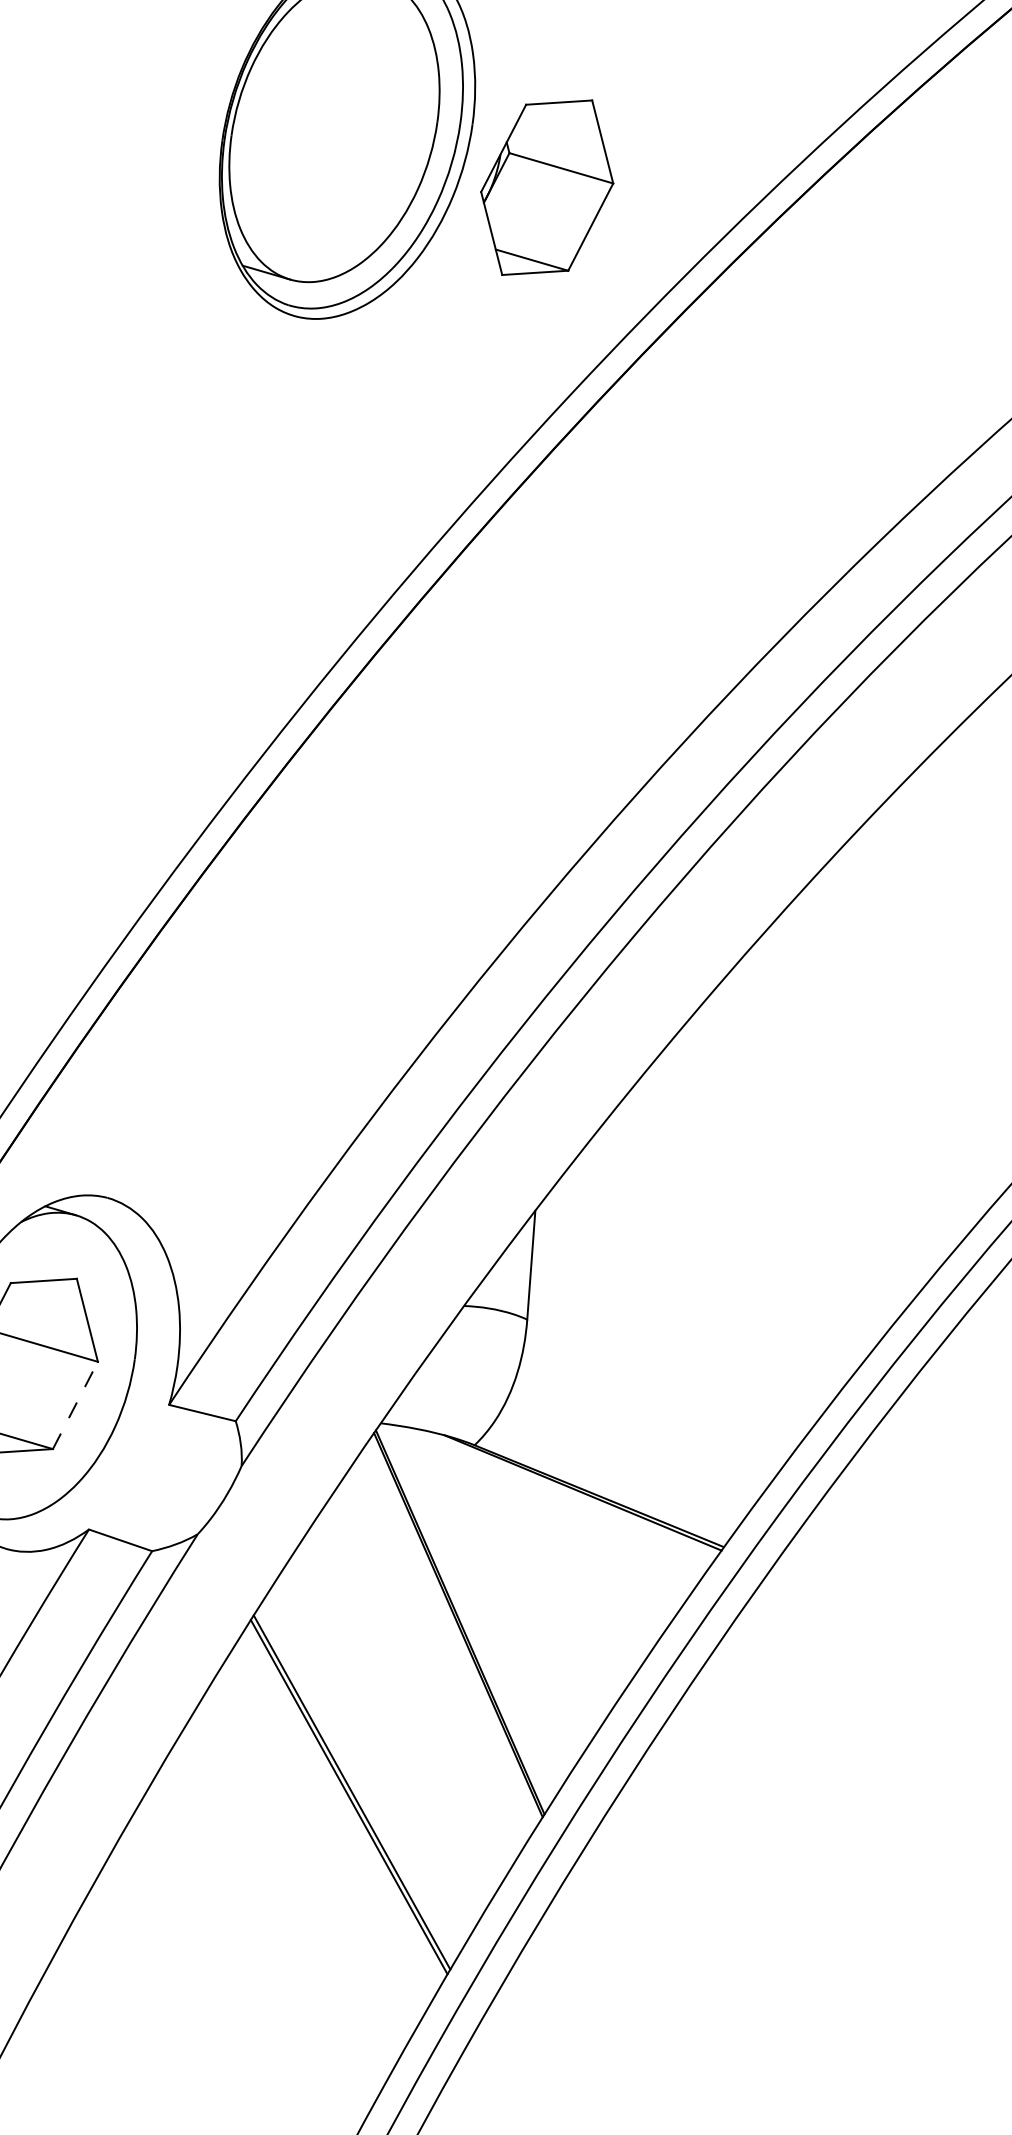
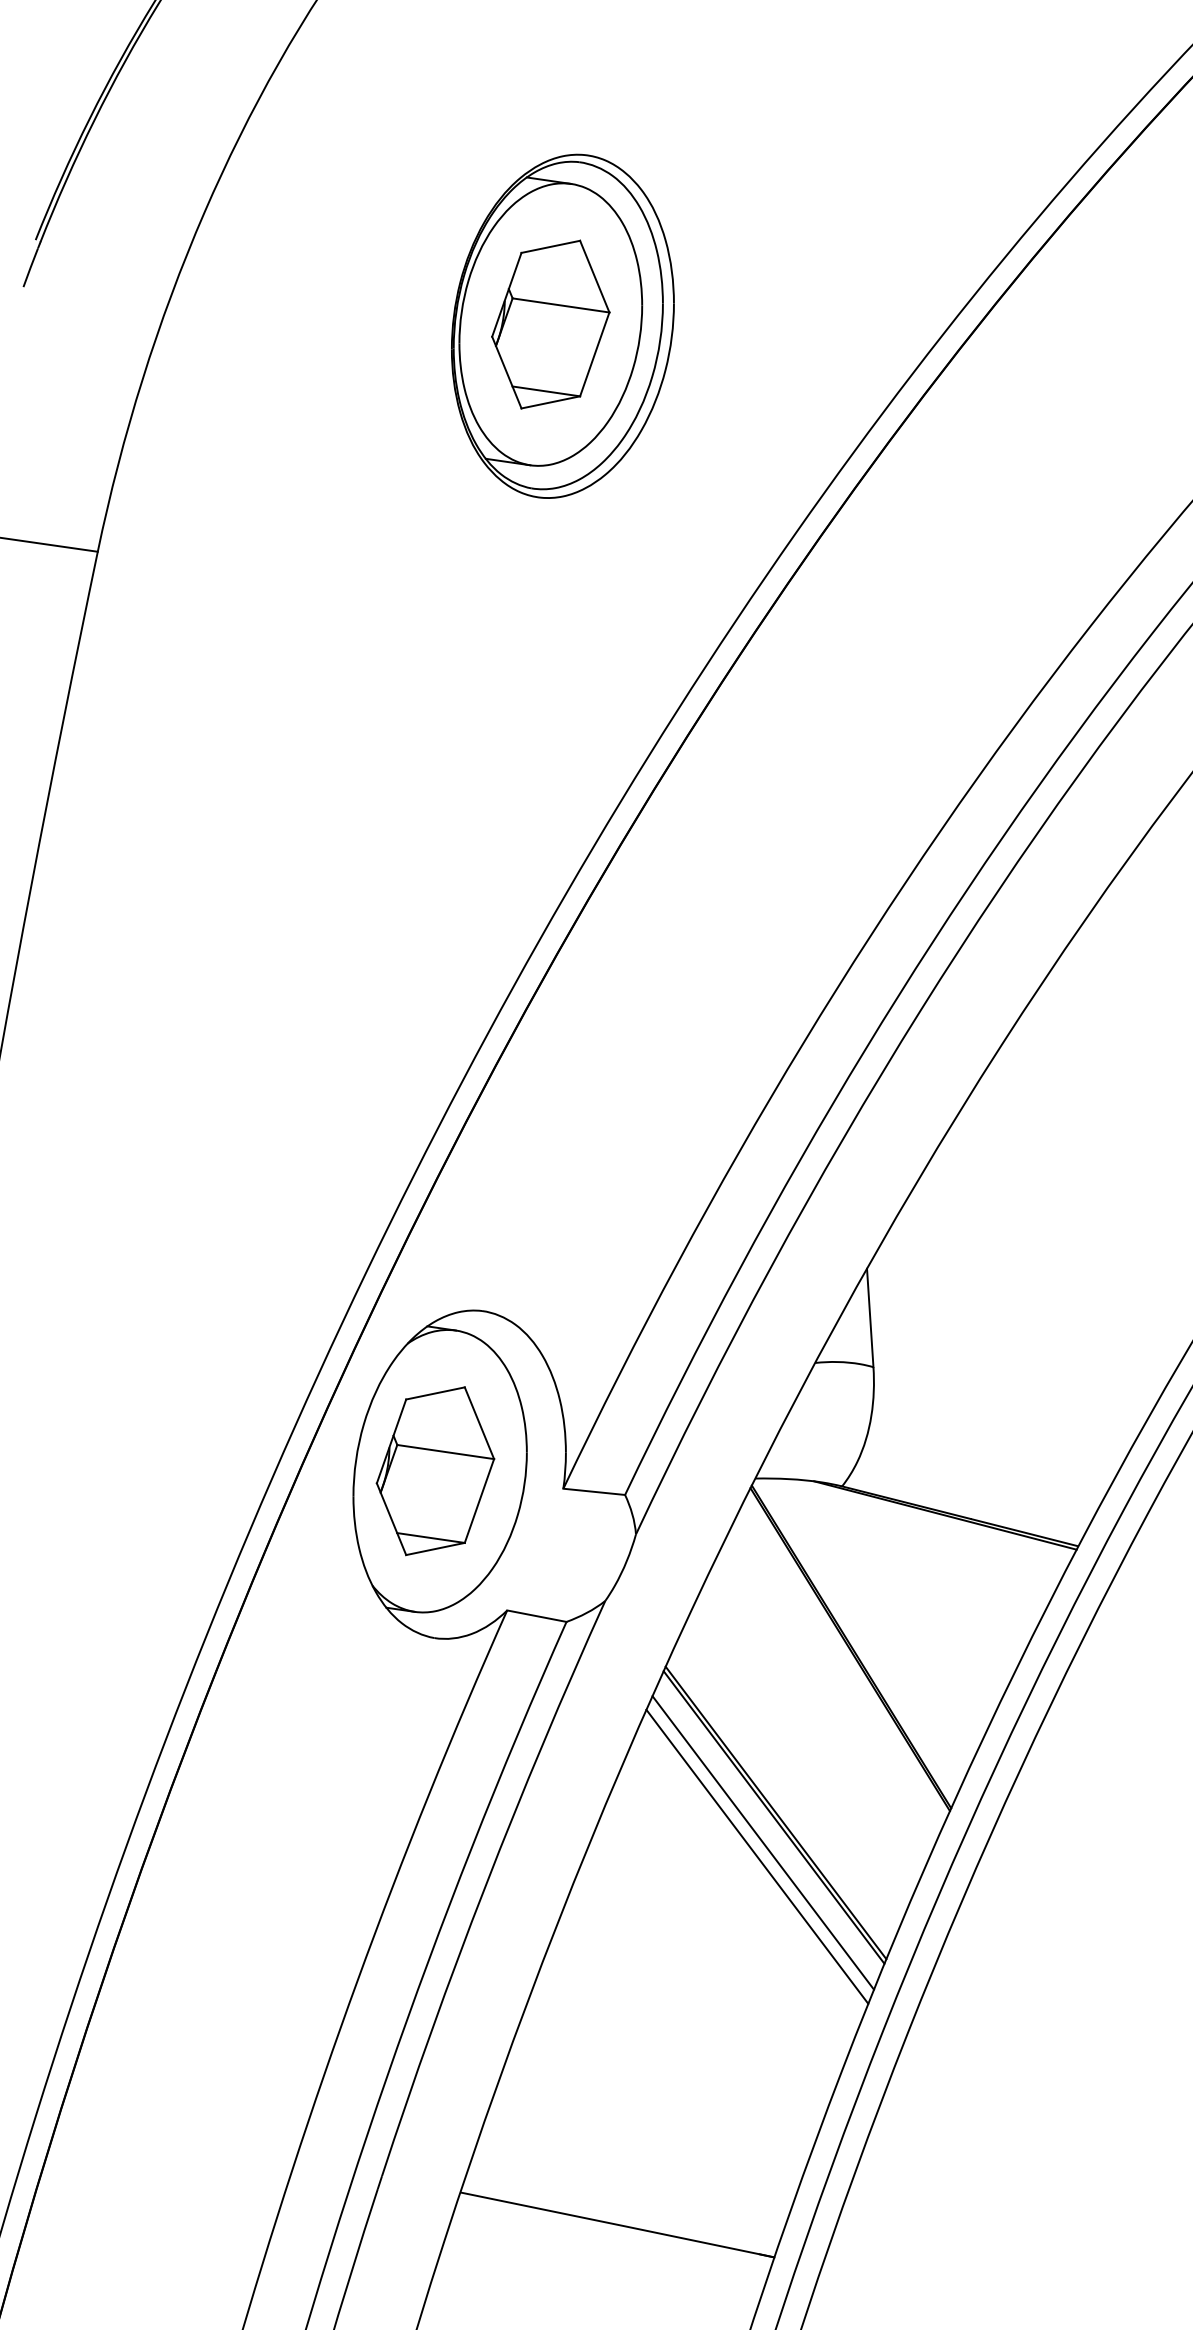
part: (546, 187) -> (550, 324), moved
line: (75, 1404) -> (479, 1500), dashed -> solid
line: (332, 1822) -> (762, 1842), added
line: (325, 1837) -> (757, 1856), added

